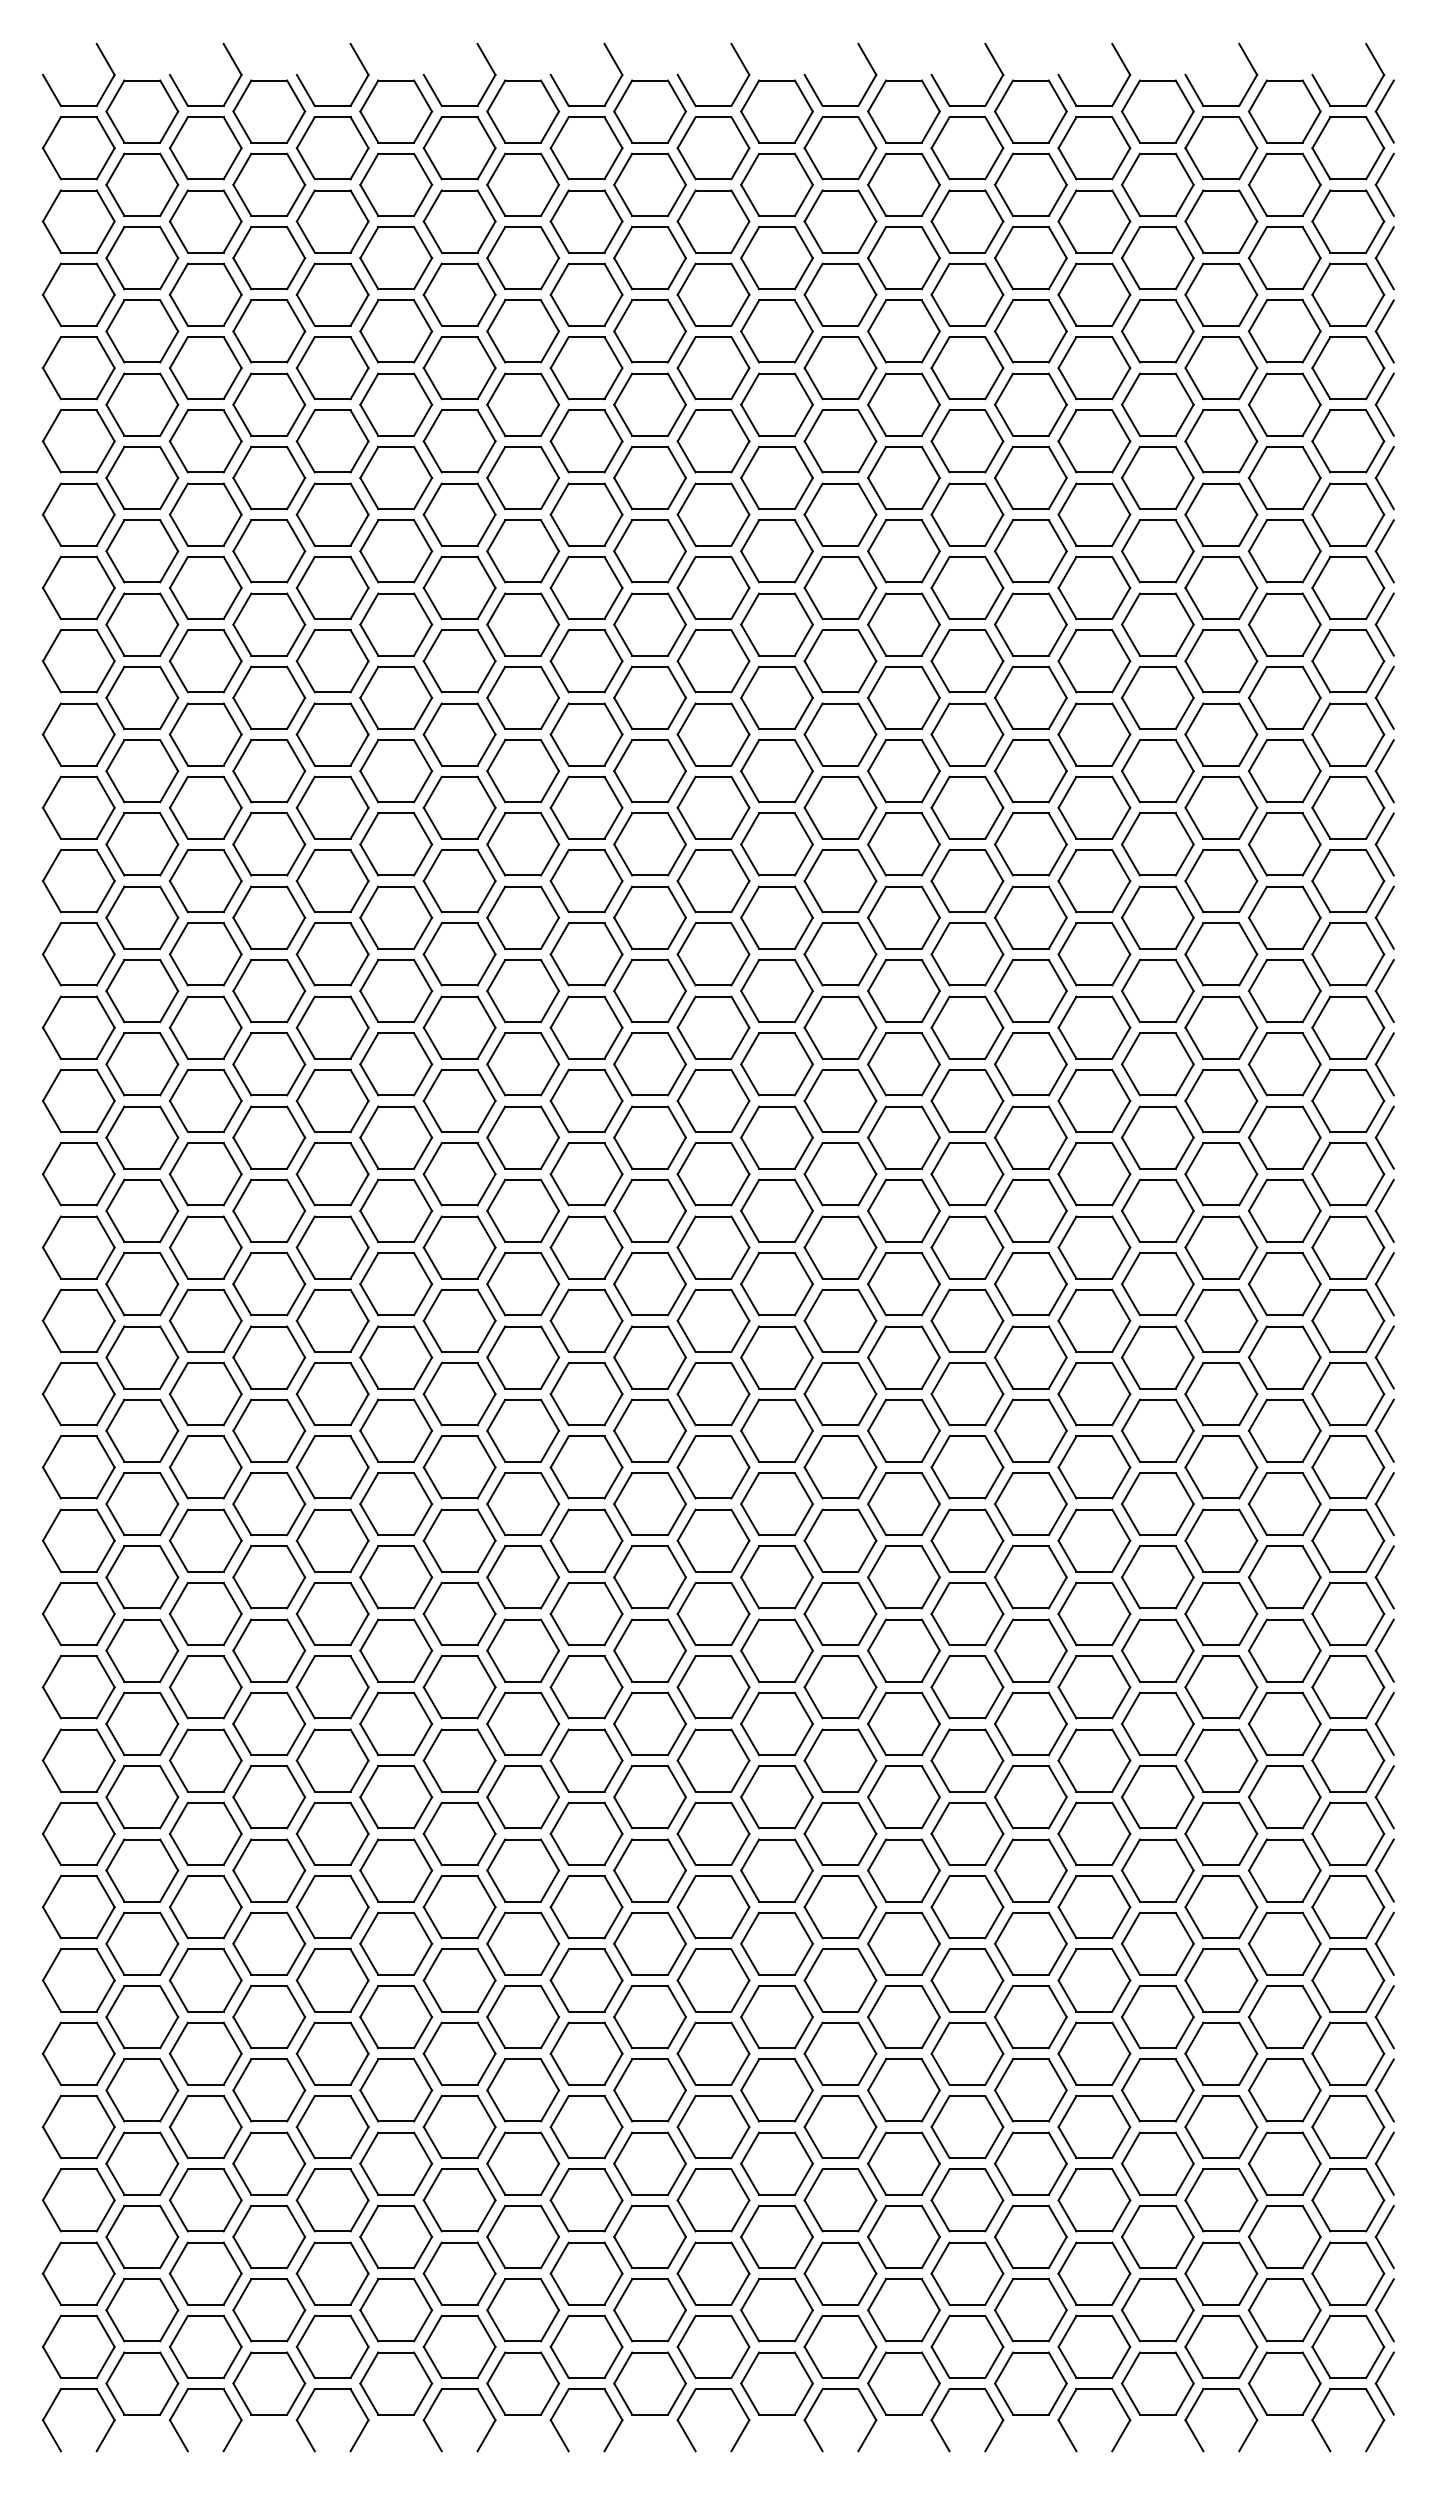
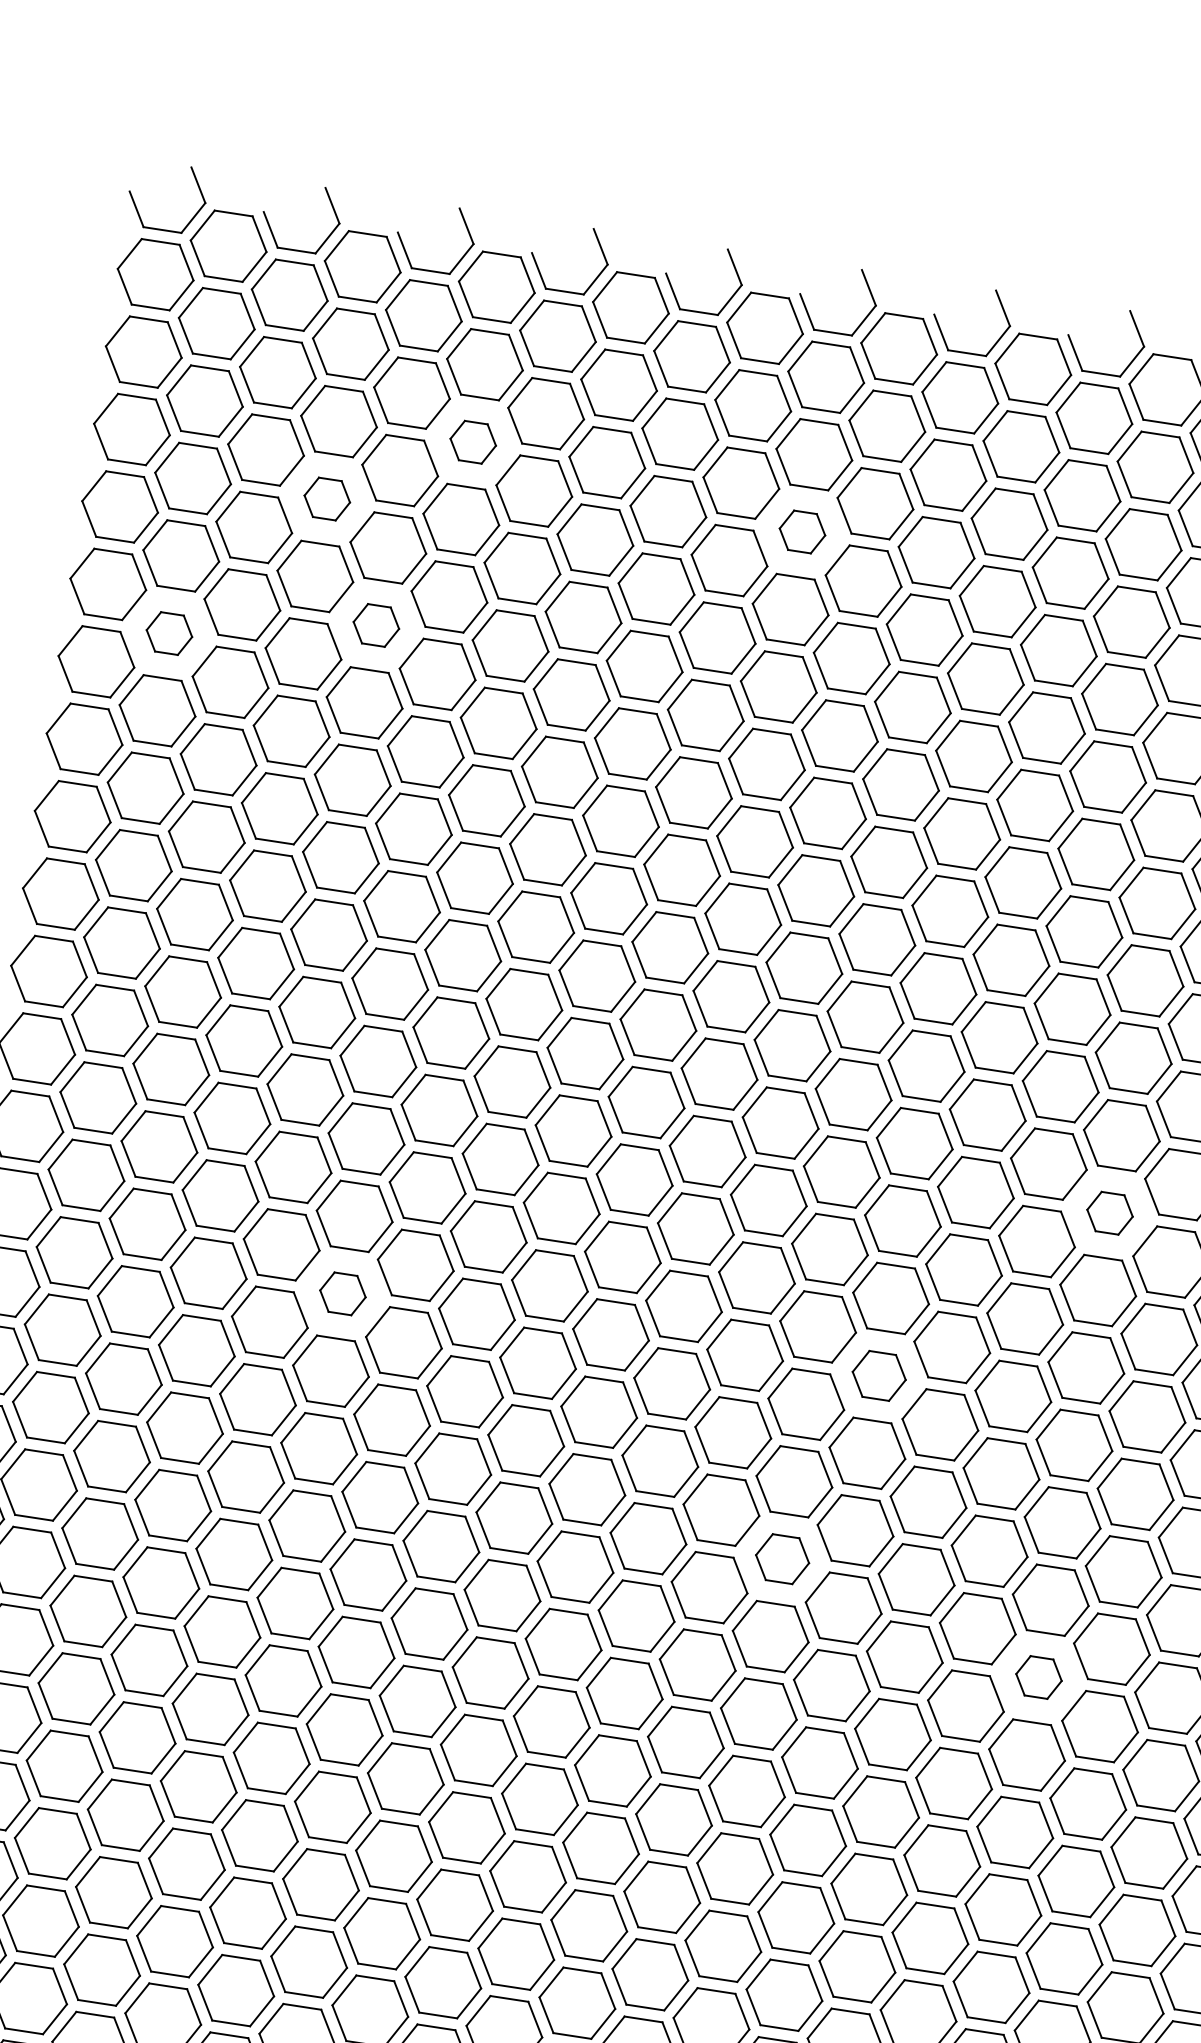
part: (396, 258) -> (473, 442), size x0.6
part: (713, 294) -> (802, 531), size x0.6
part: (269, 331) -> (327, 499), size x0.6
part: (332, 441) -> (376, 625), size x0.6
part: (142, 478) -> (169, 633), size x0.6
part: (1094, 881) -> (1110, 1213), size x0.6
part: (396, 1064) -> (343, 1294), size x0.6
part: (903, 1064) -> (878, 1375), size x0.7
part: (840, 1247) -> (782, 1559), size x0.7
part: (1094, 1320) -> (1039, 1677), size x0.6

